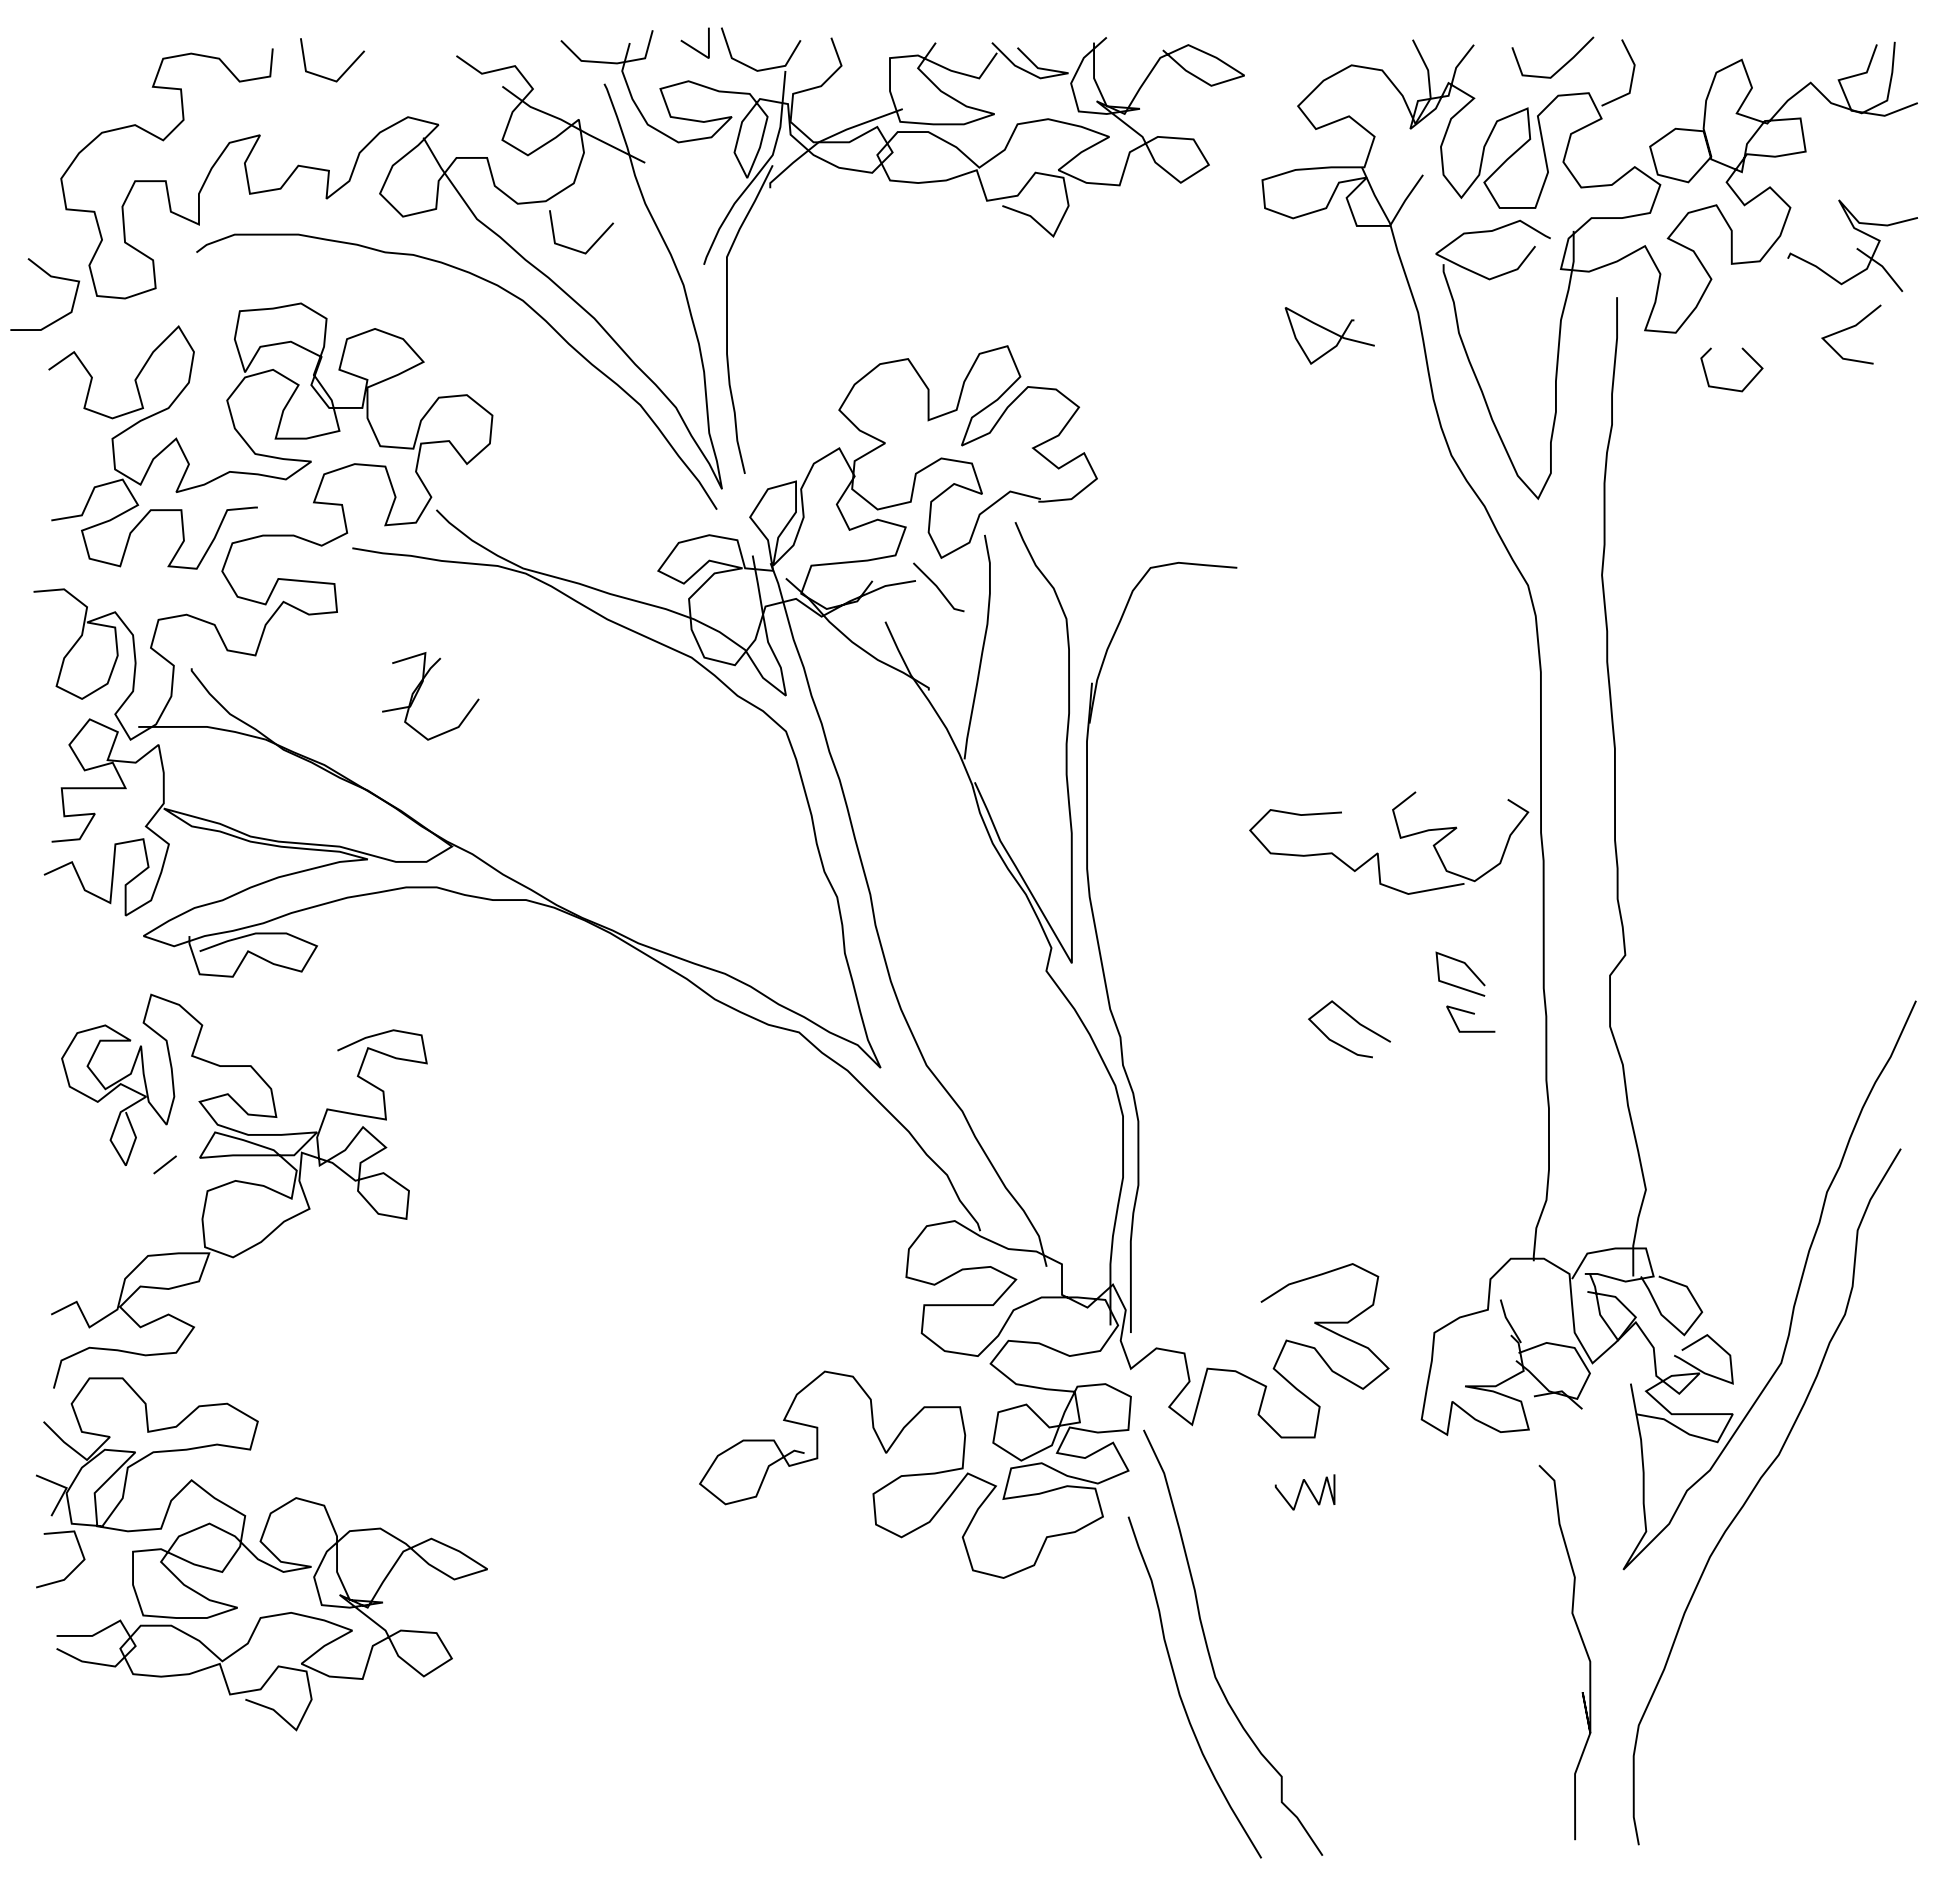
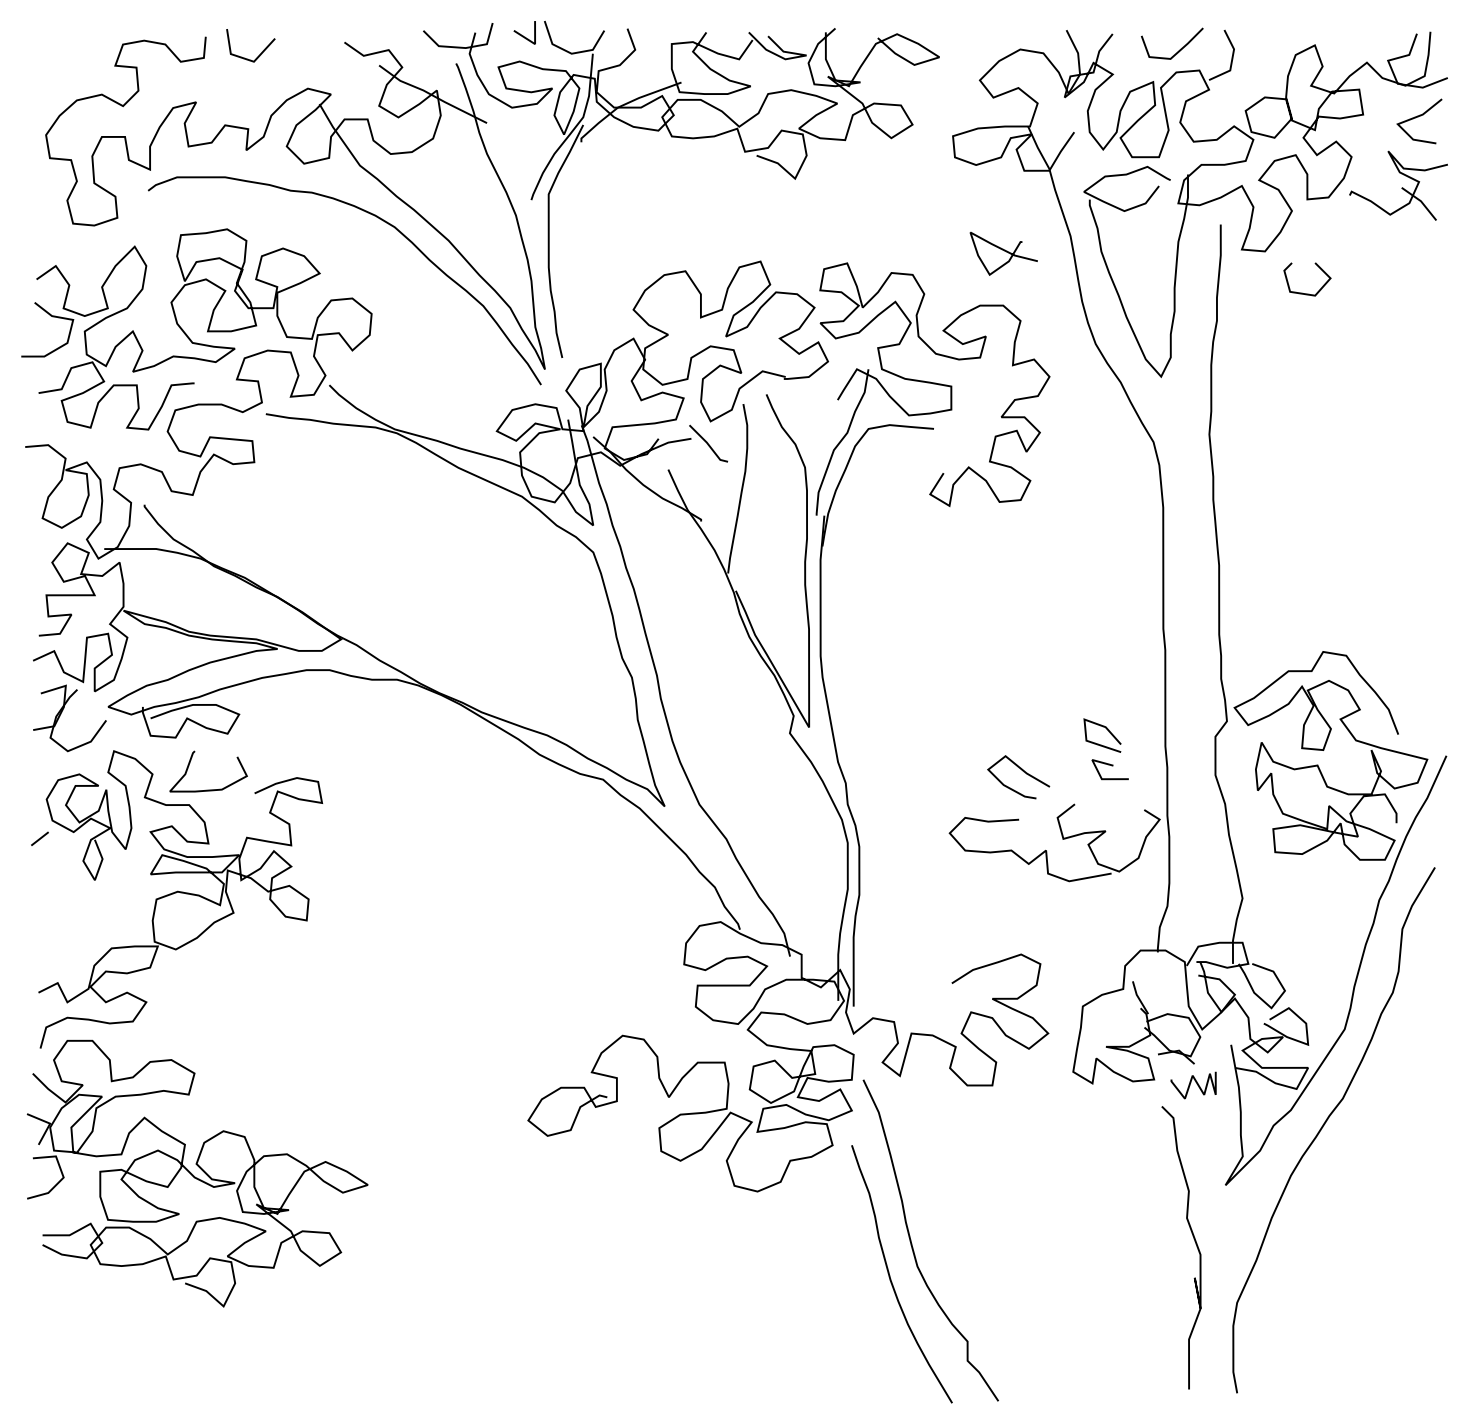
line: (593, 243) -> (447, 184), removed
curve: (50, 277) -> (51, 316), moved
line: (1848, 329) -> (1417, 117), moved
part: (1236, 514) -> (933, 388), added
part: (419, 690) -> (61, 714), moved
part: (1399, 838) -> (1062, 839), moved
curve: (1753, 994) -> (1323, 751), added
curve: (278, 1045) -> (210, 789), added
line: (164, 1164) -> (39, 838), moved
curve: (1301, 1490) -> (1190, 1083), moved

